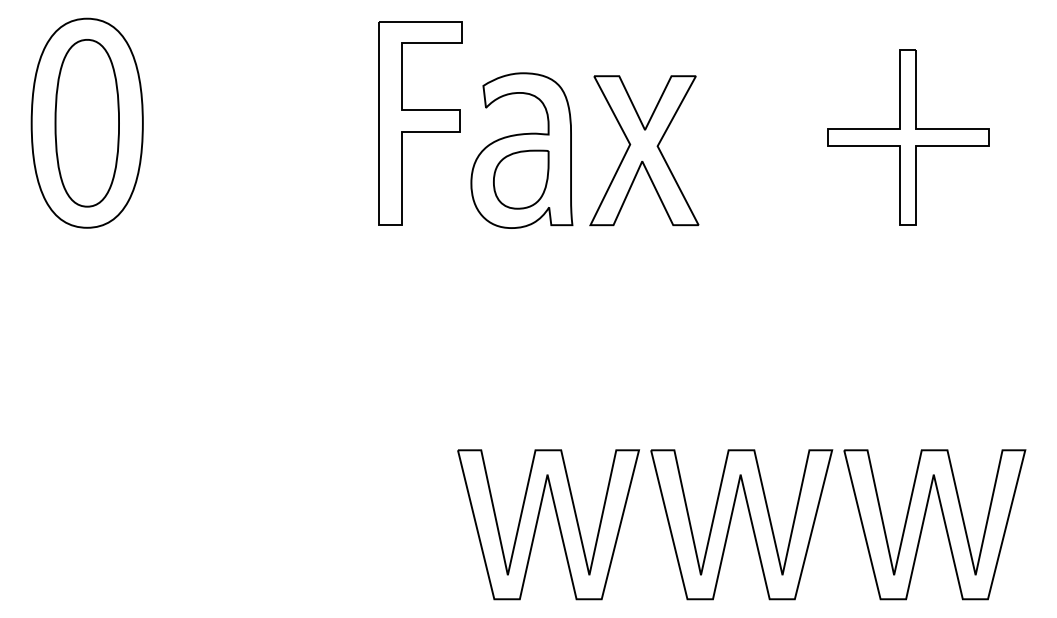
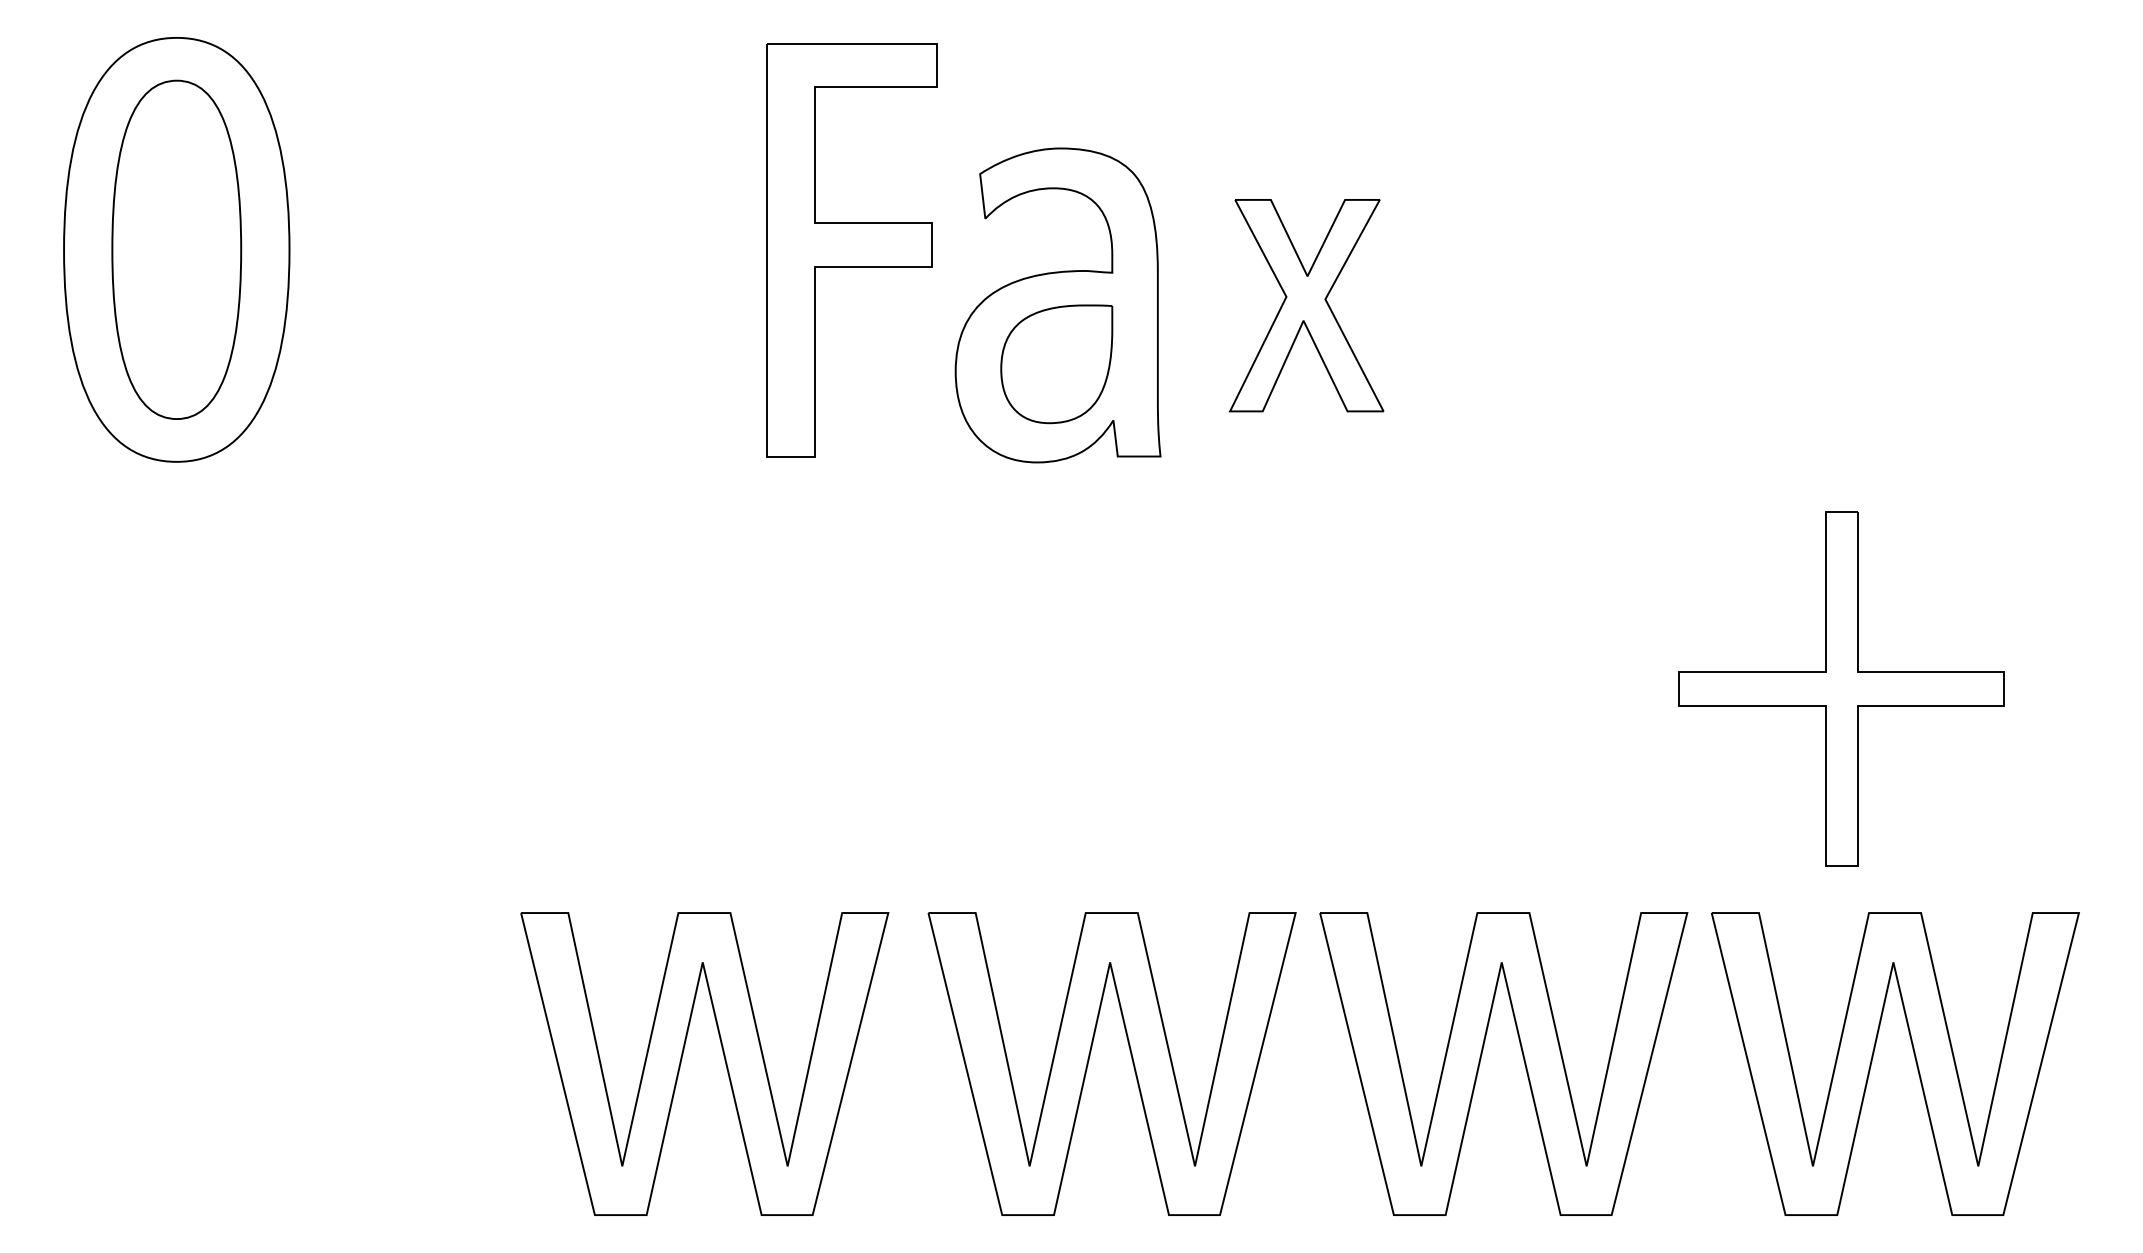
part: (908, 137) -> (1842, 688), moved
part: (644, 150) -> (1306, 305), size x0.7
part: (356, 522) -> (722, 1059), added

